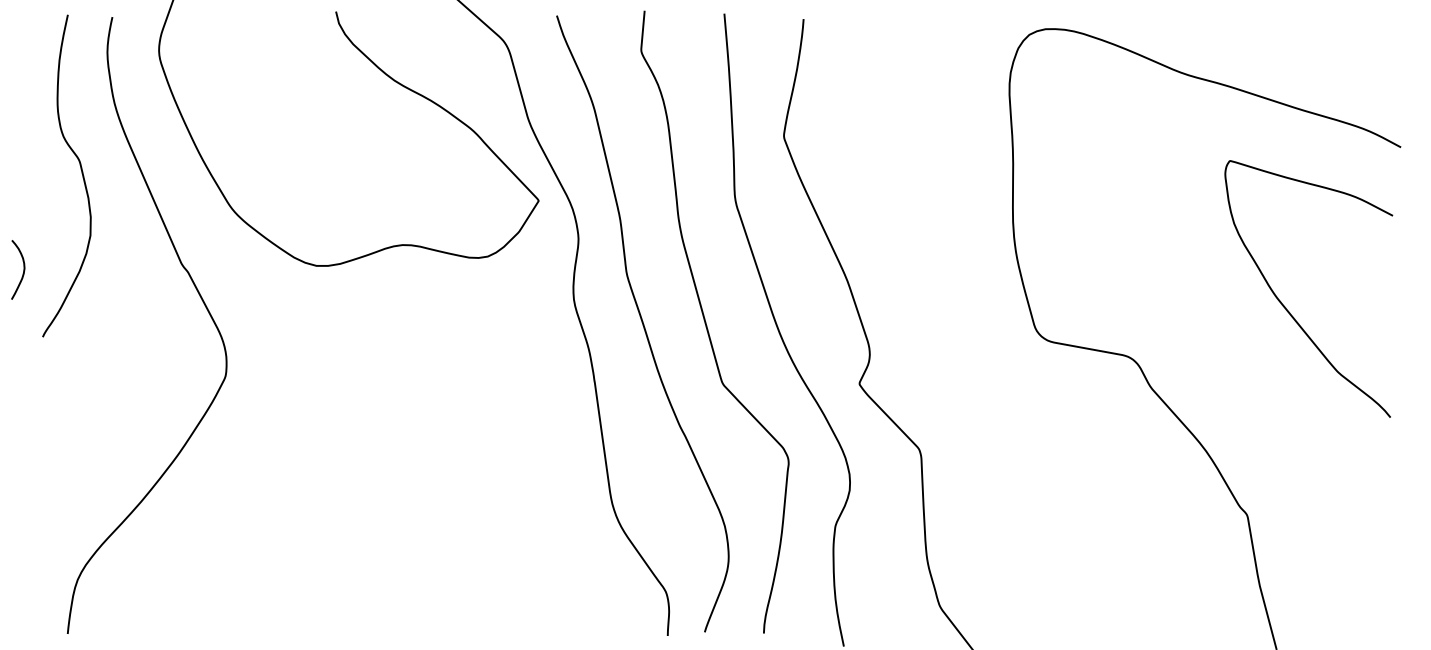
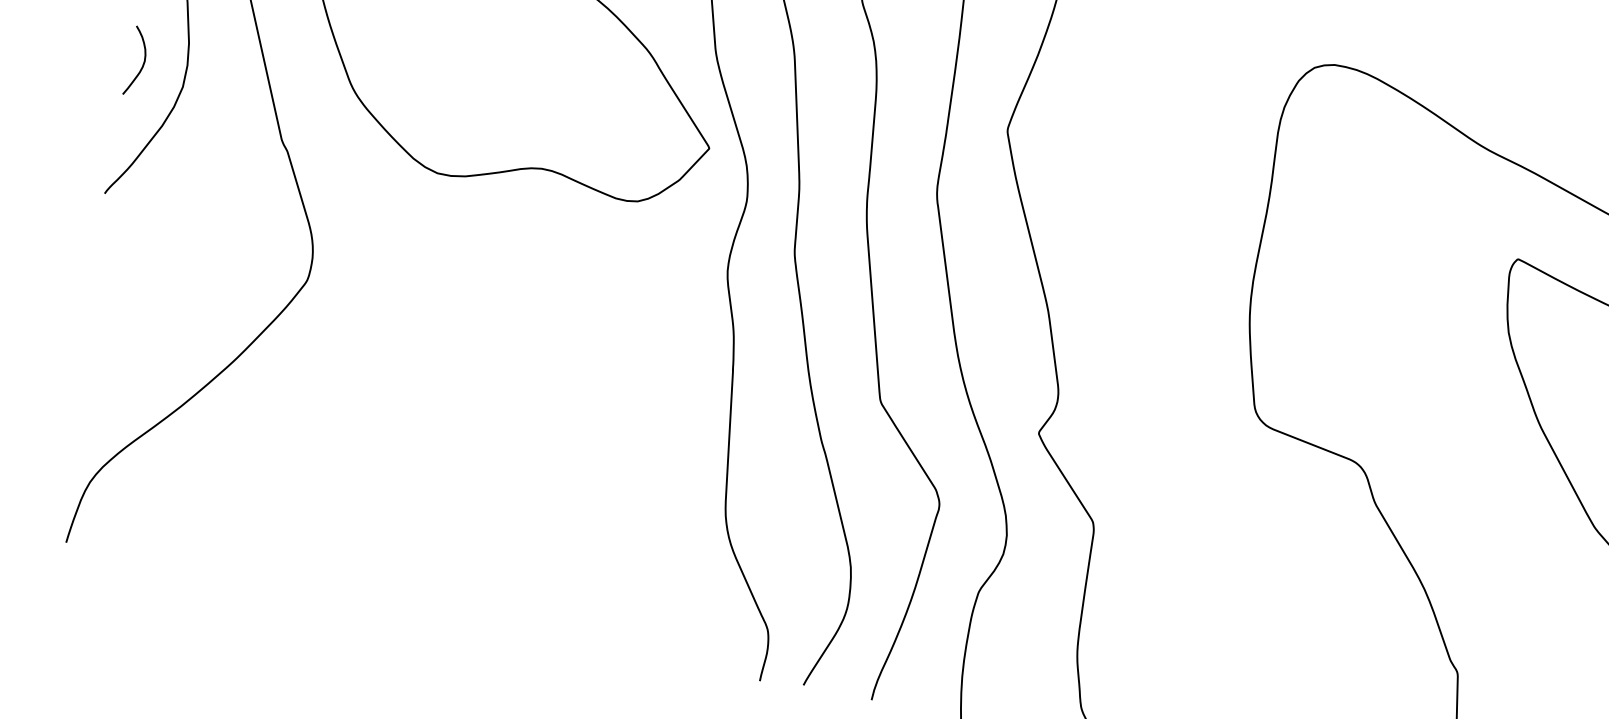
curve: (23, 269) -> (143, 62), moved

